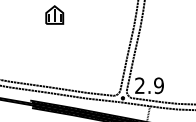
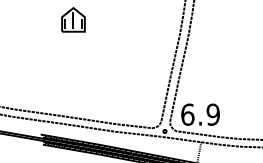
text: (139, 85) -> (187, 114), 2.9 -> 6.9

